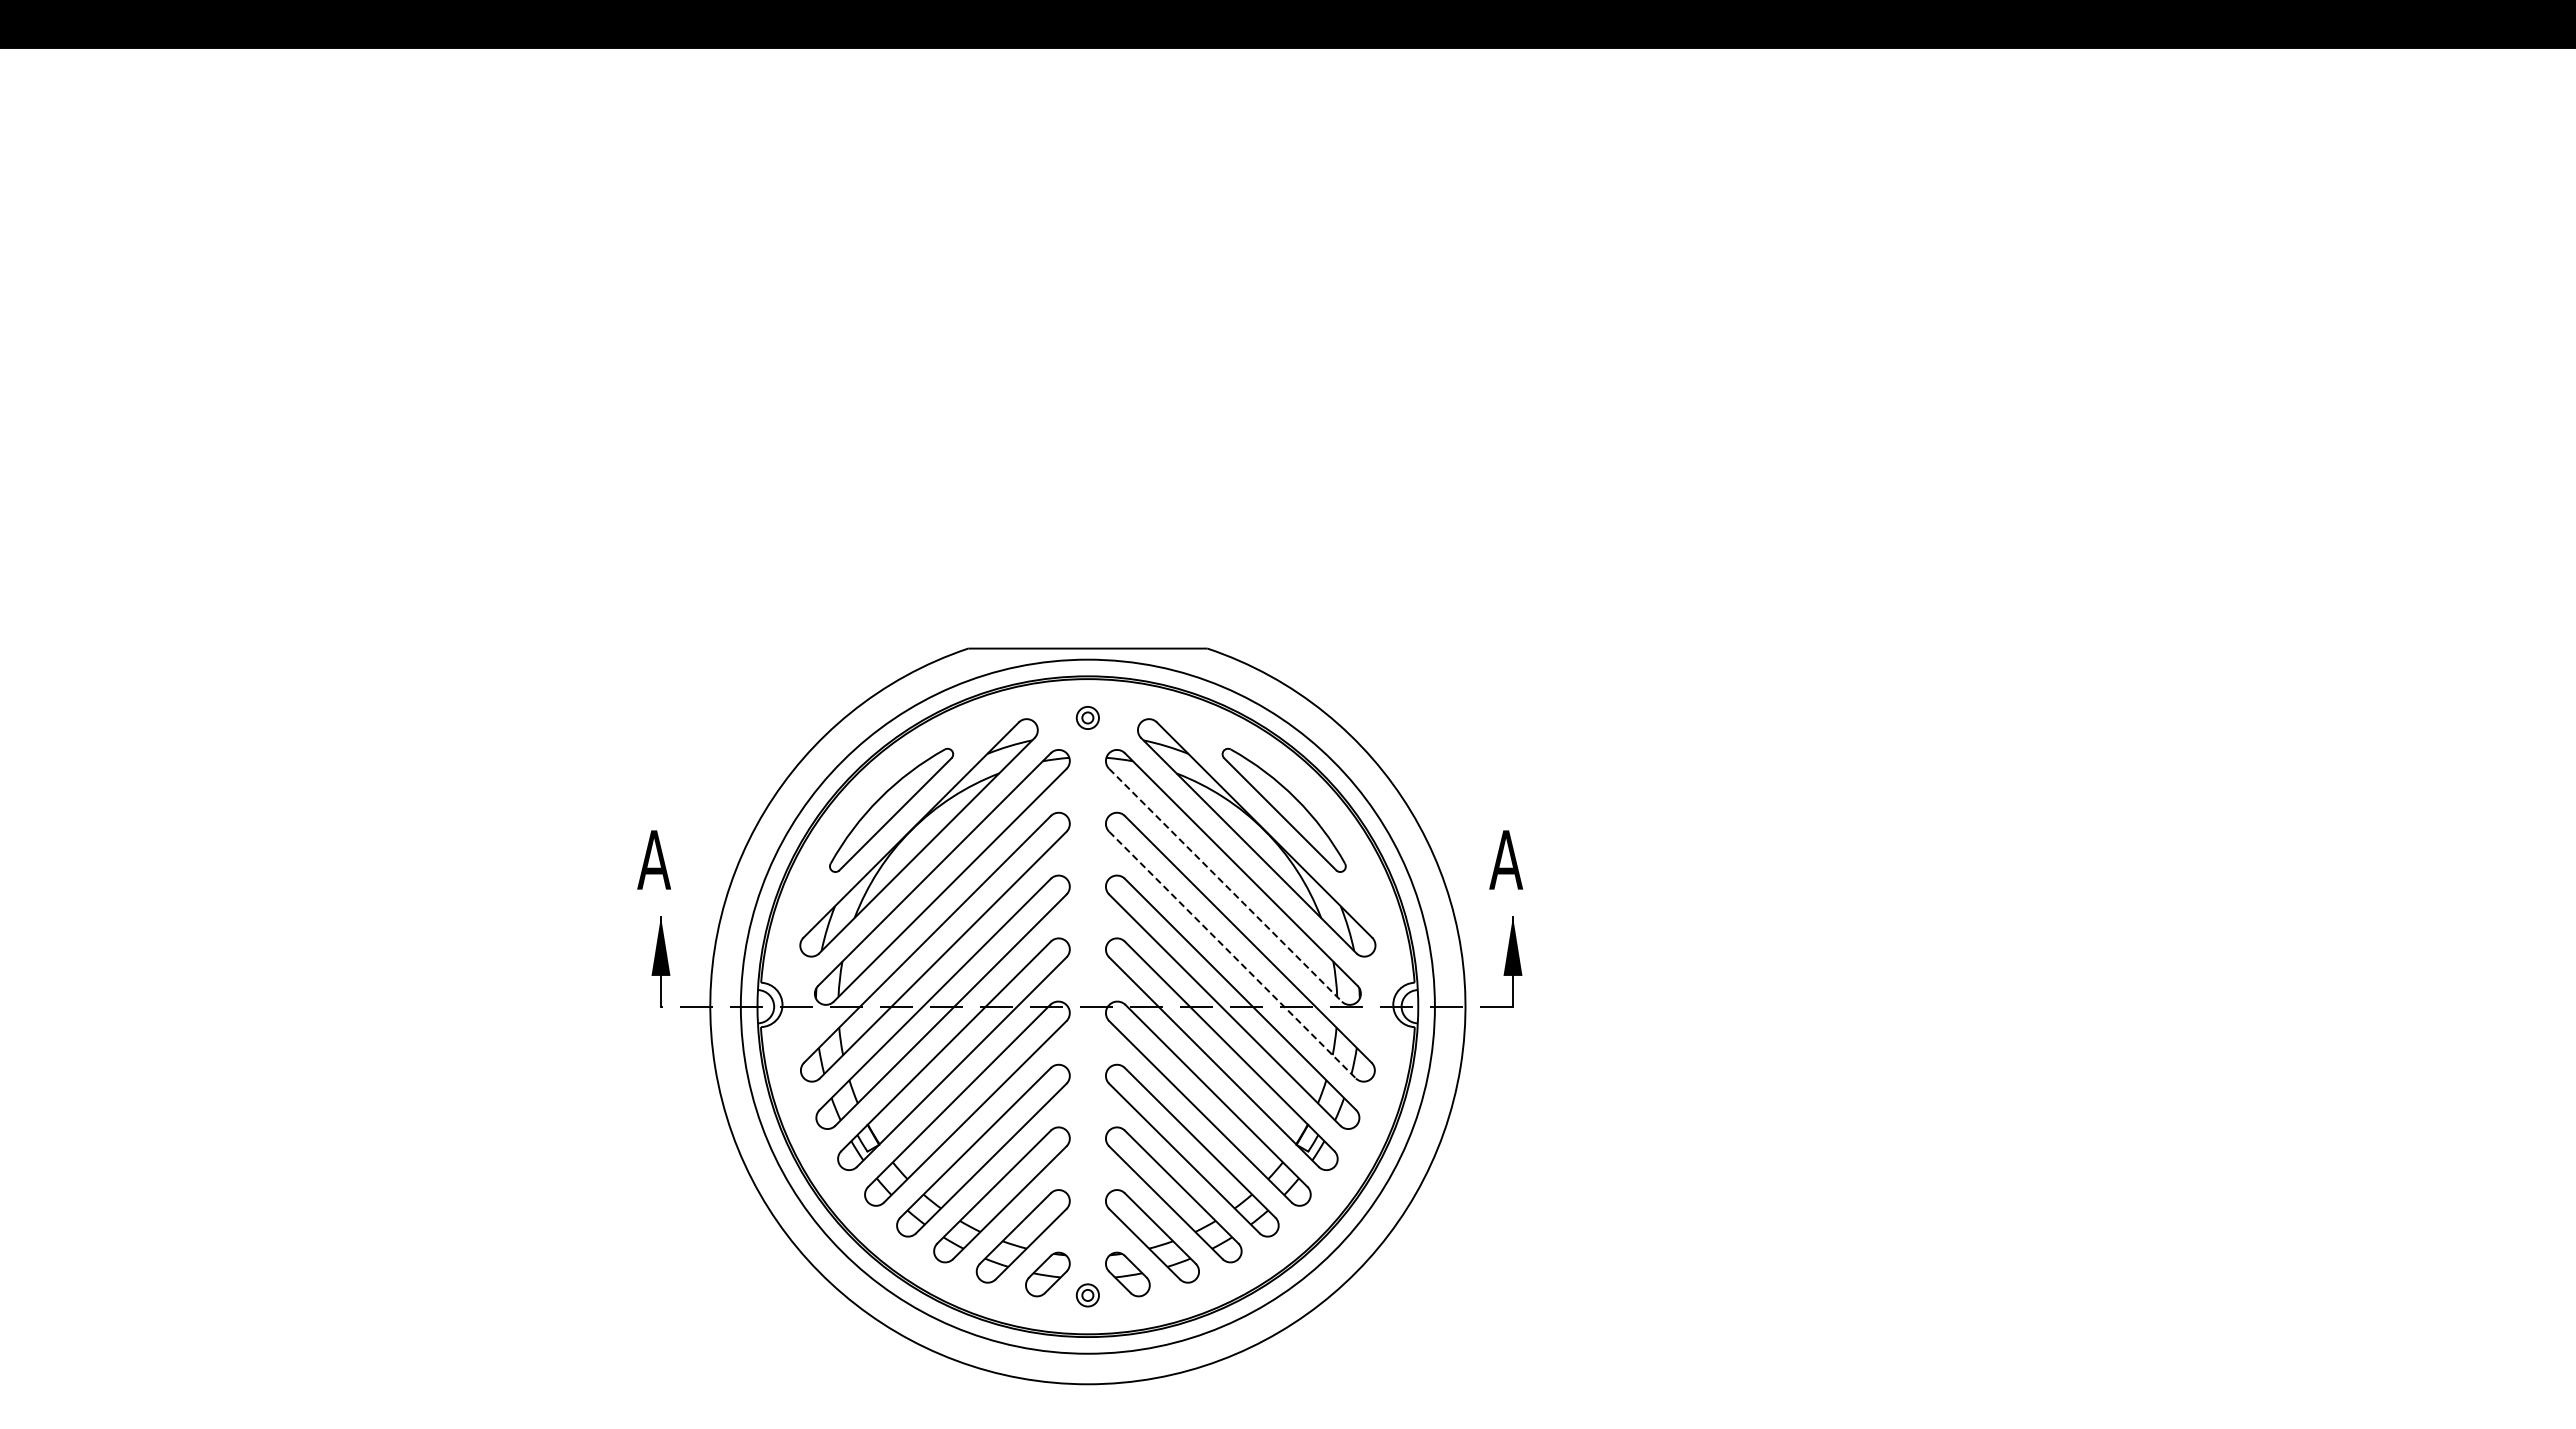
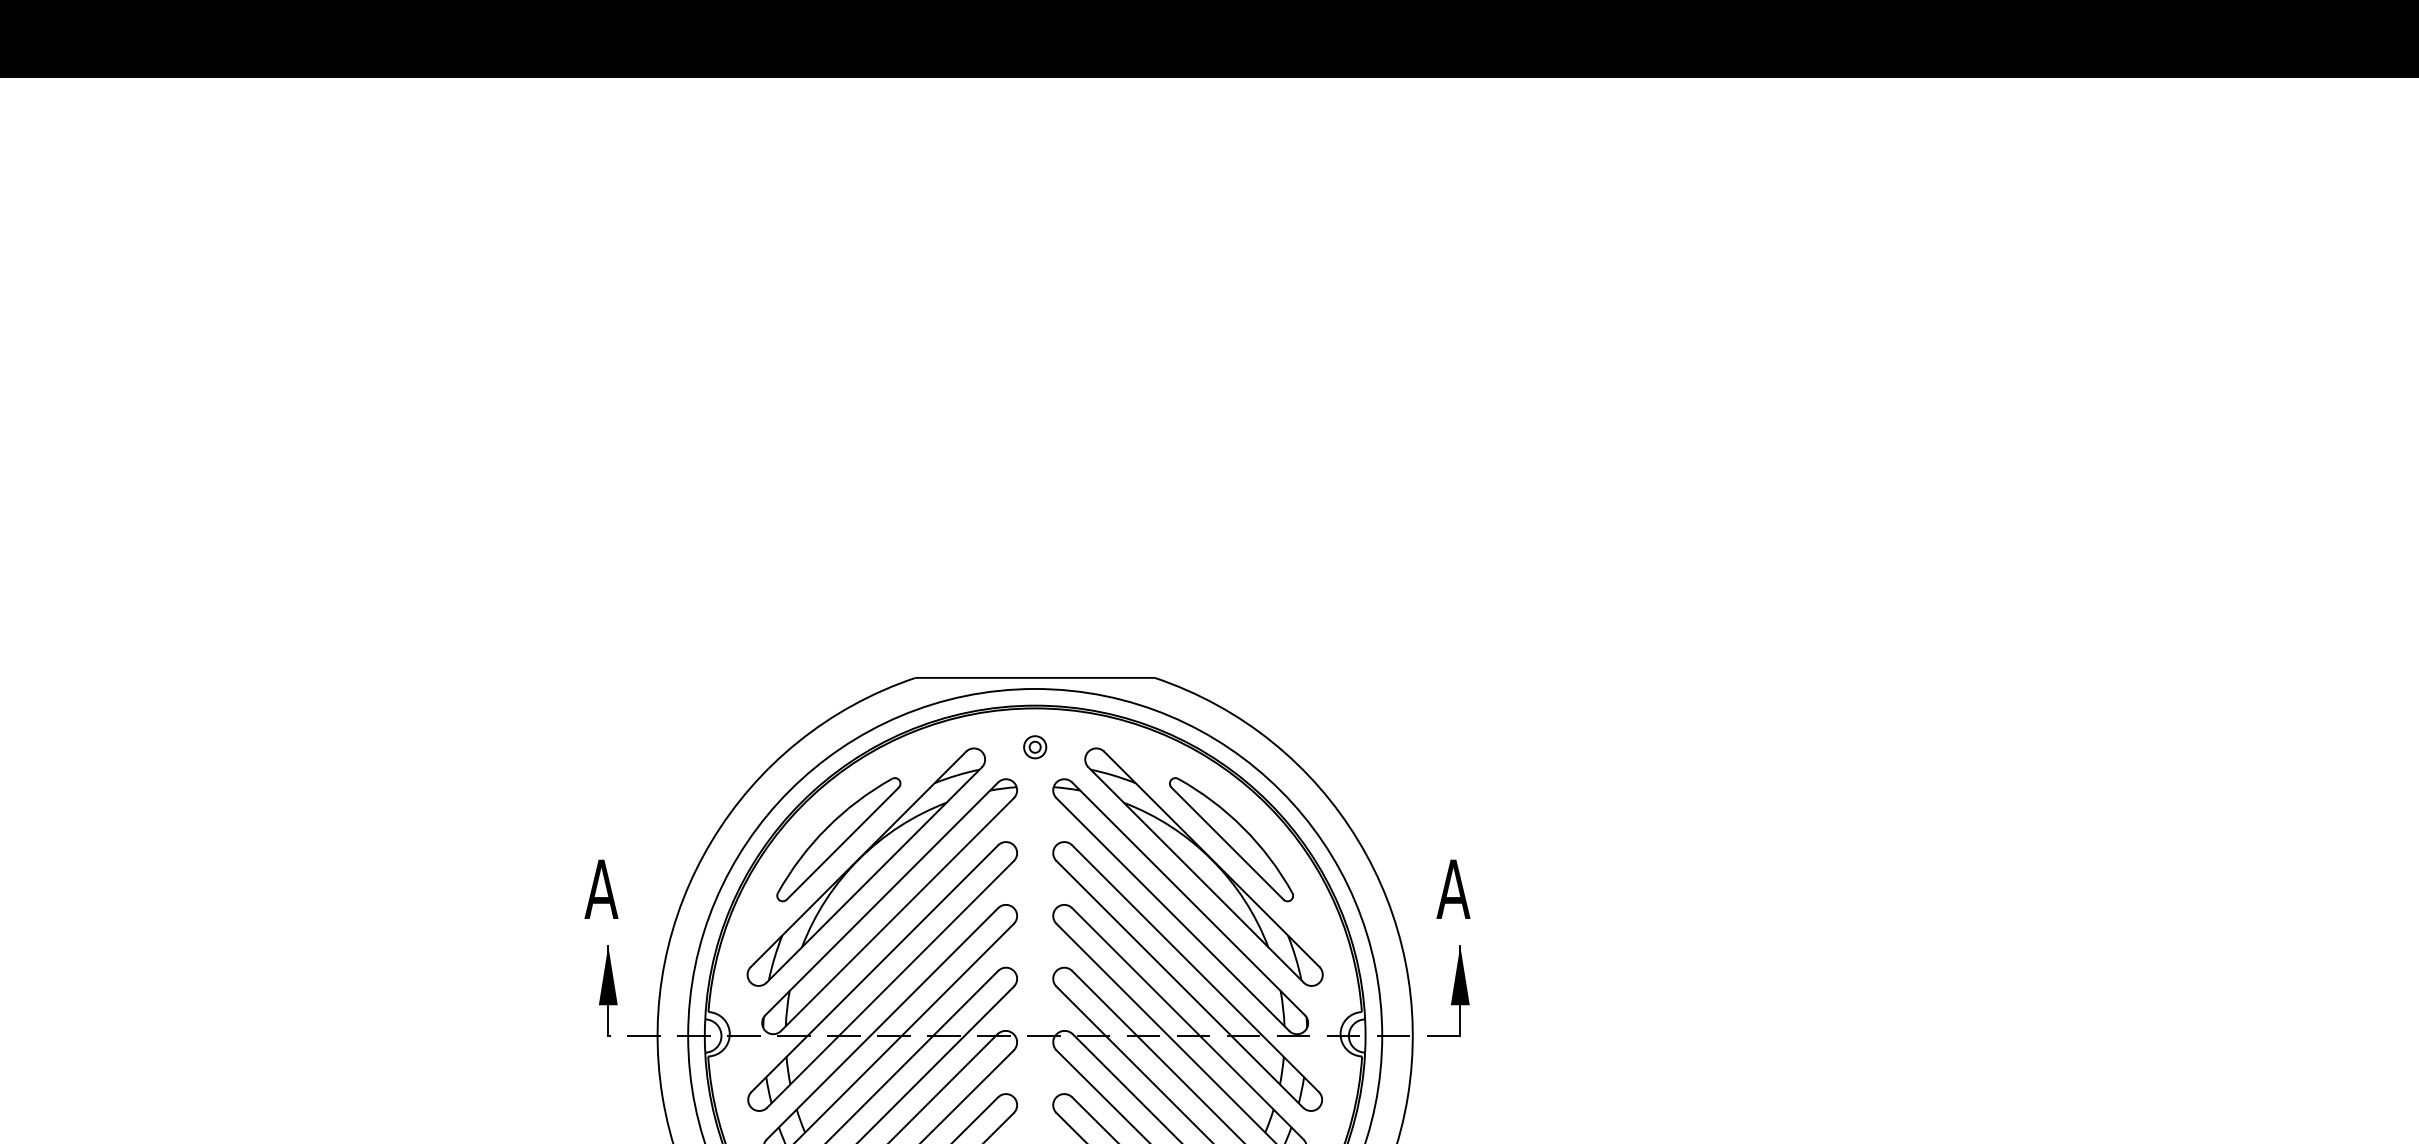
line: (1225, 885) -> (1172, 914), dashed -> solid
line: (1232, 955) -> (1179, 984), dashed -> solid

